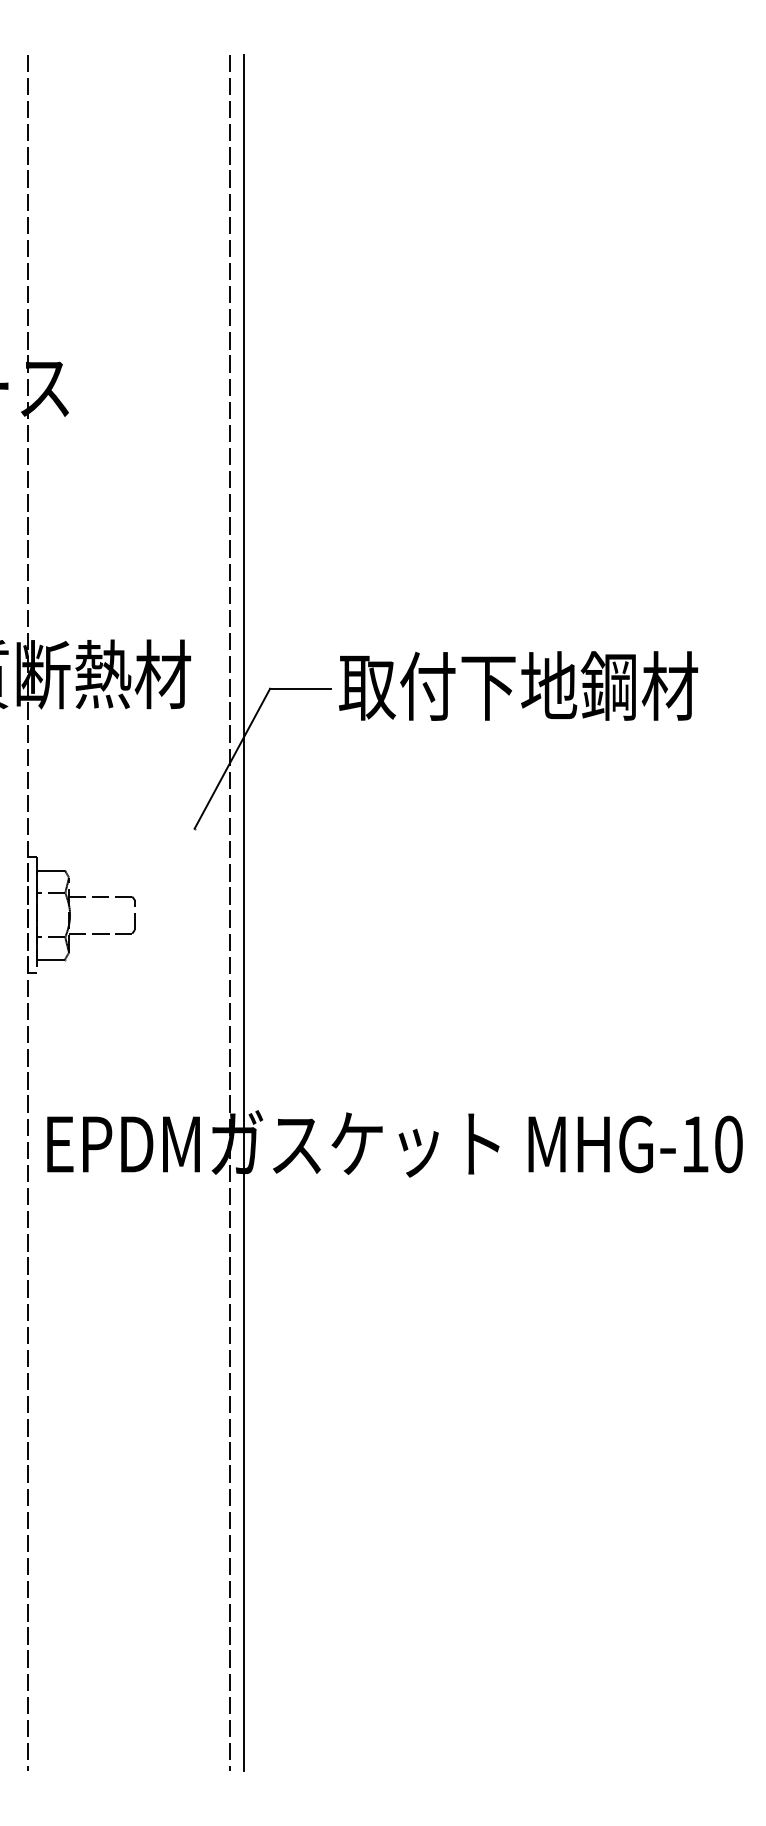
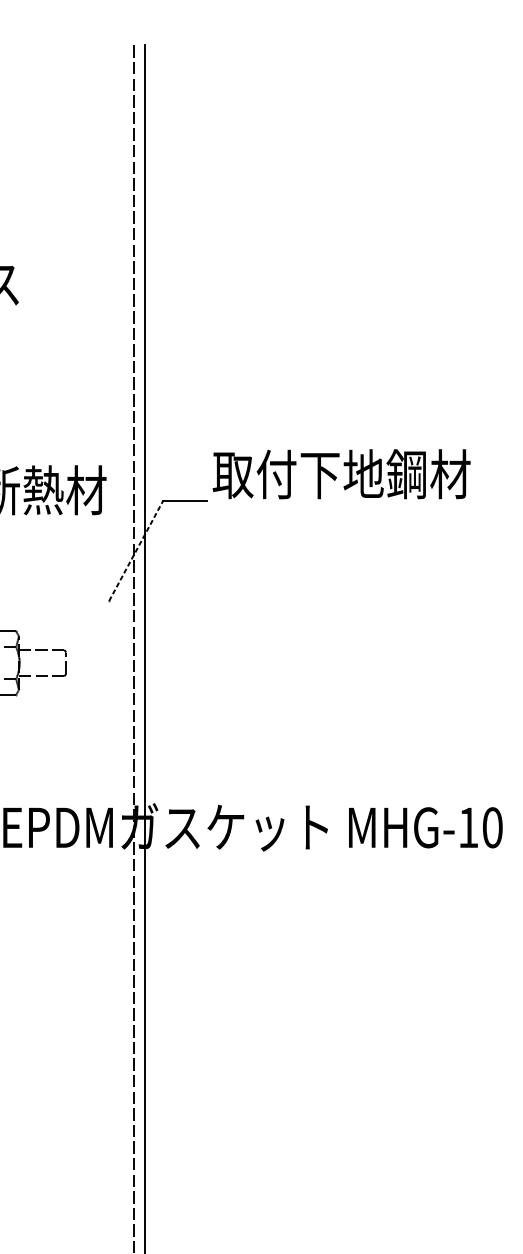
text: (518, 685) -> (341, 473), moved
line: (232, 758) -> (136, 550), solid -> dashed

